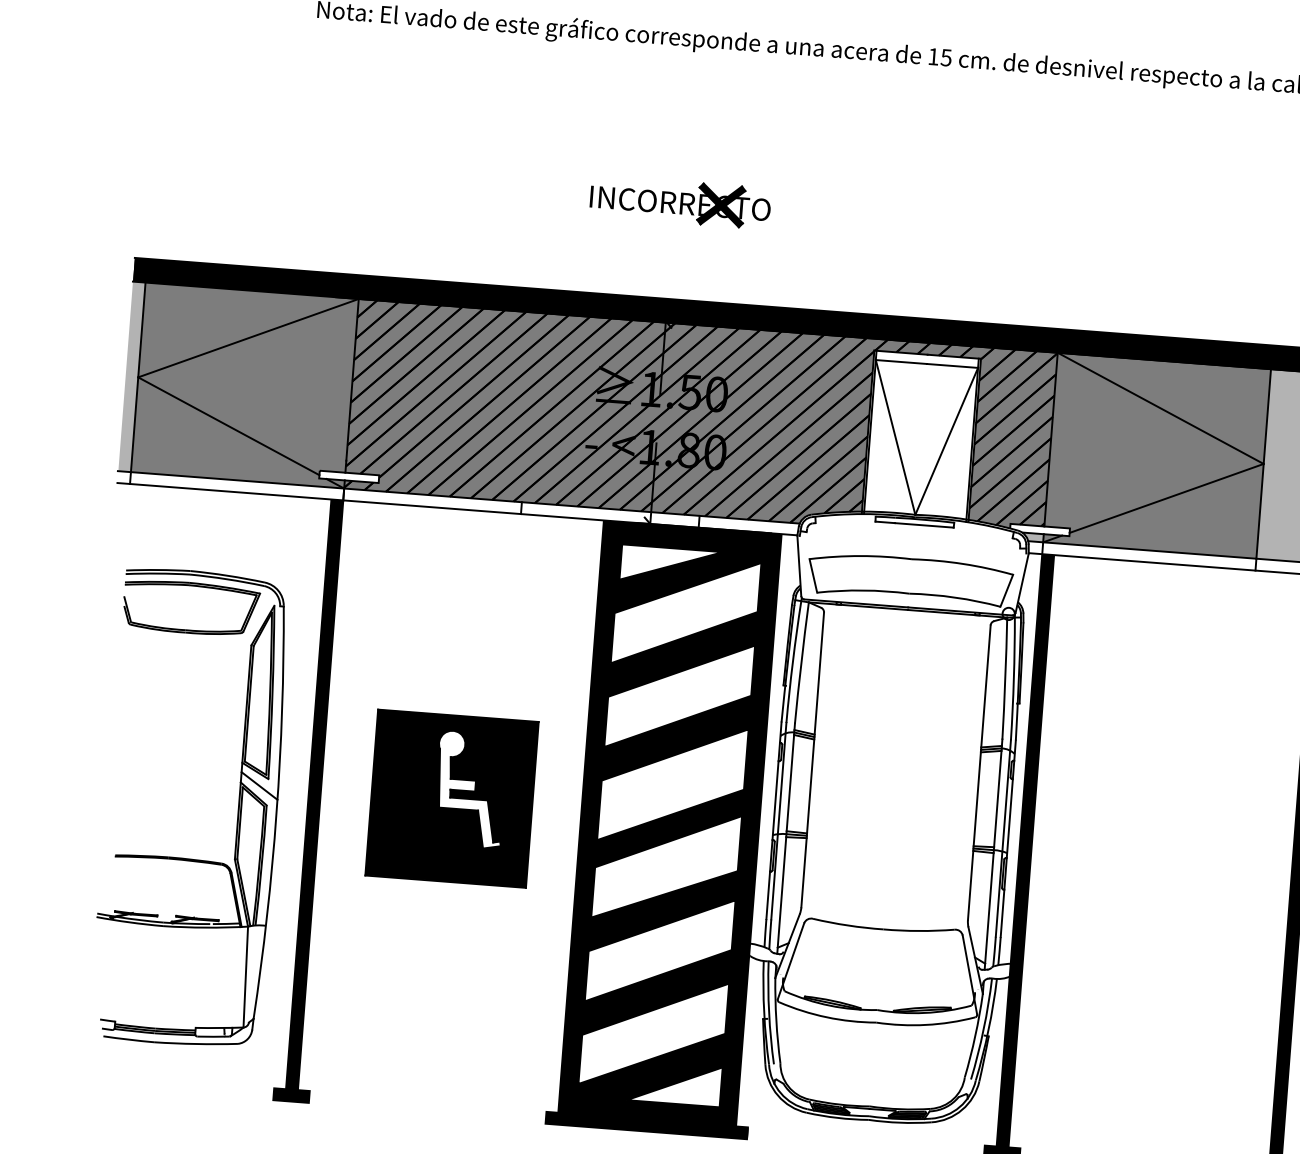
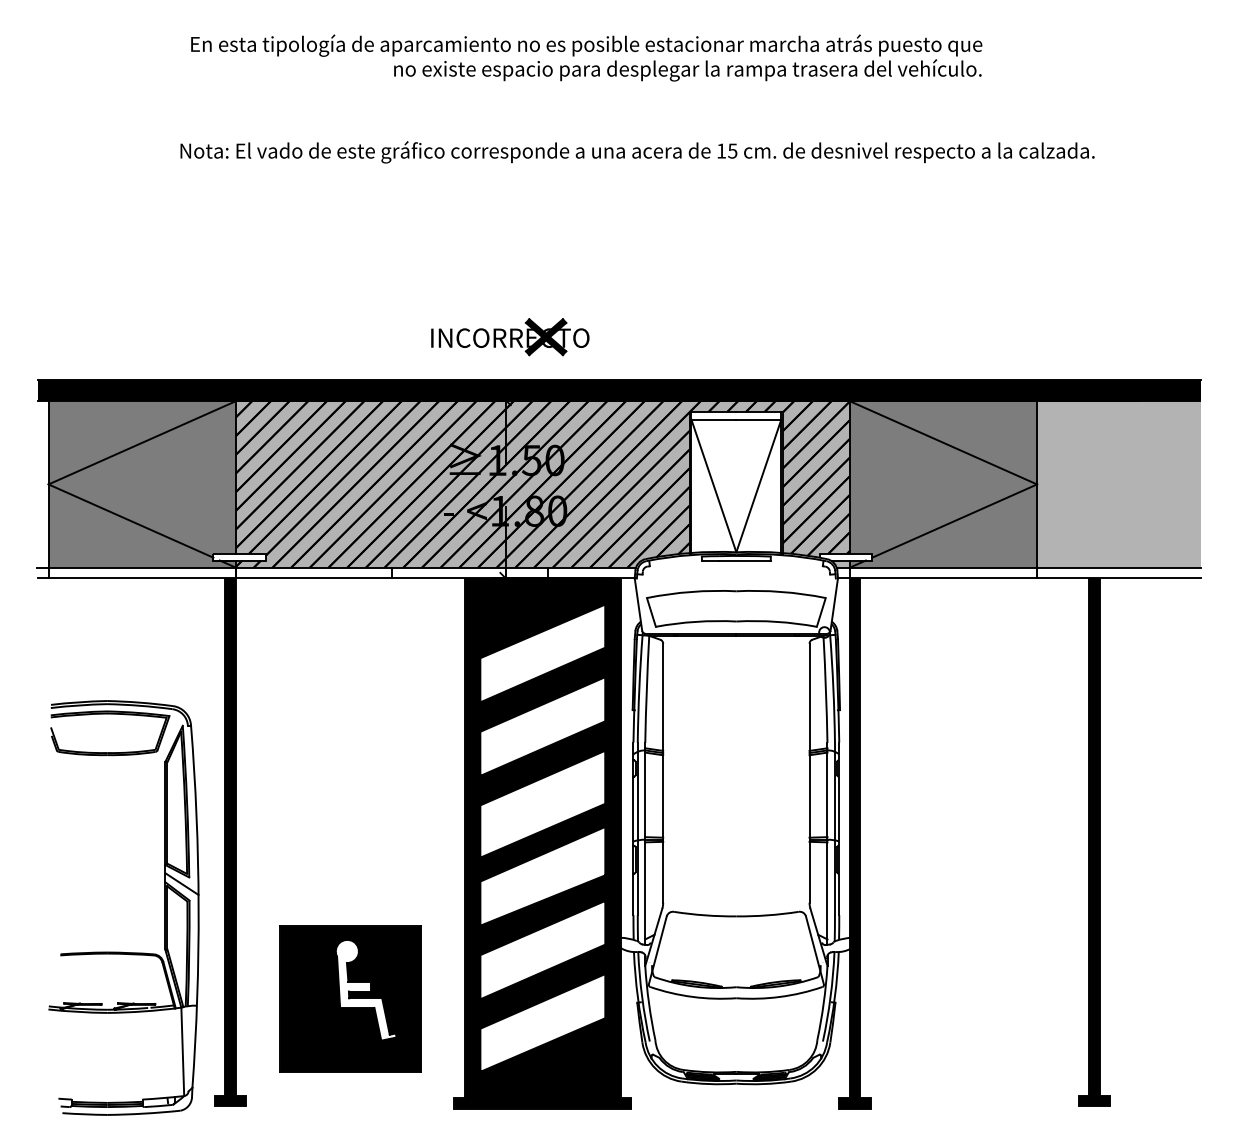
part: (680, 202) -> (510, 337), moved
fill: (131, 376) -> (42, 484), removed
fill: (700, 420) -> (542, 484), removed
part: (451, 797) -> (350, 998), moved
part: (237, 811) -> (164, 907), moved

